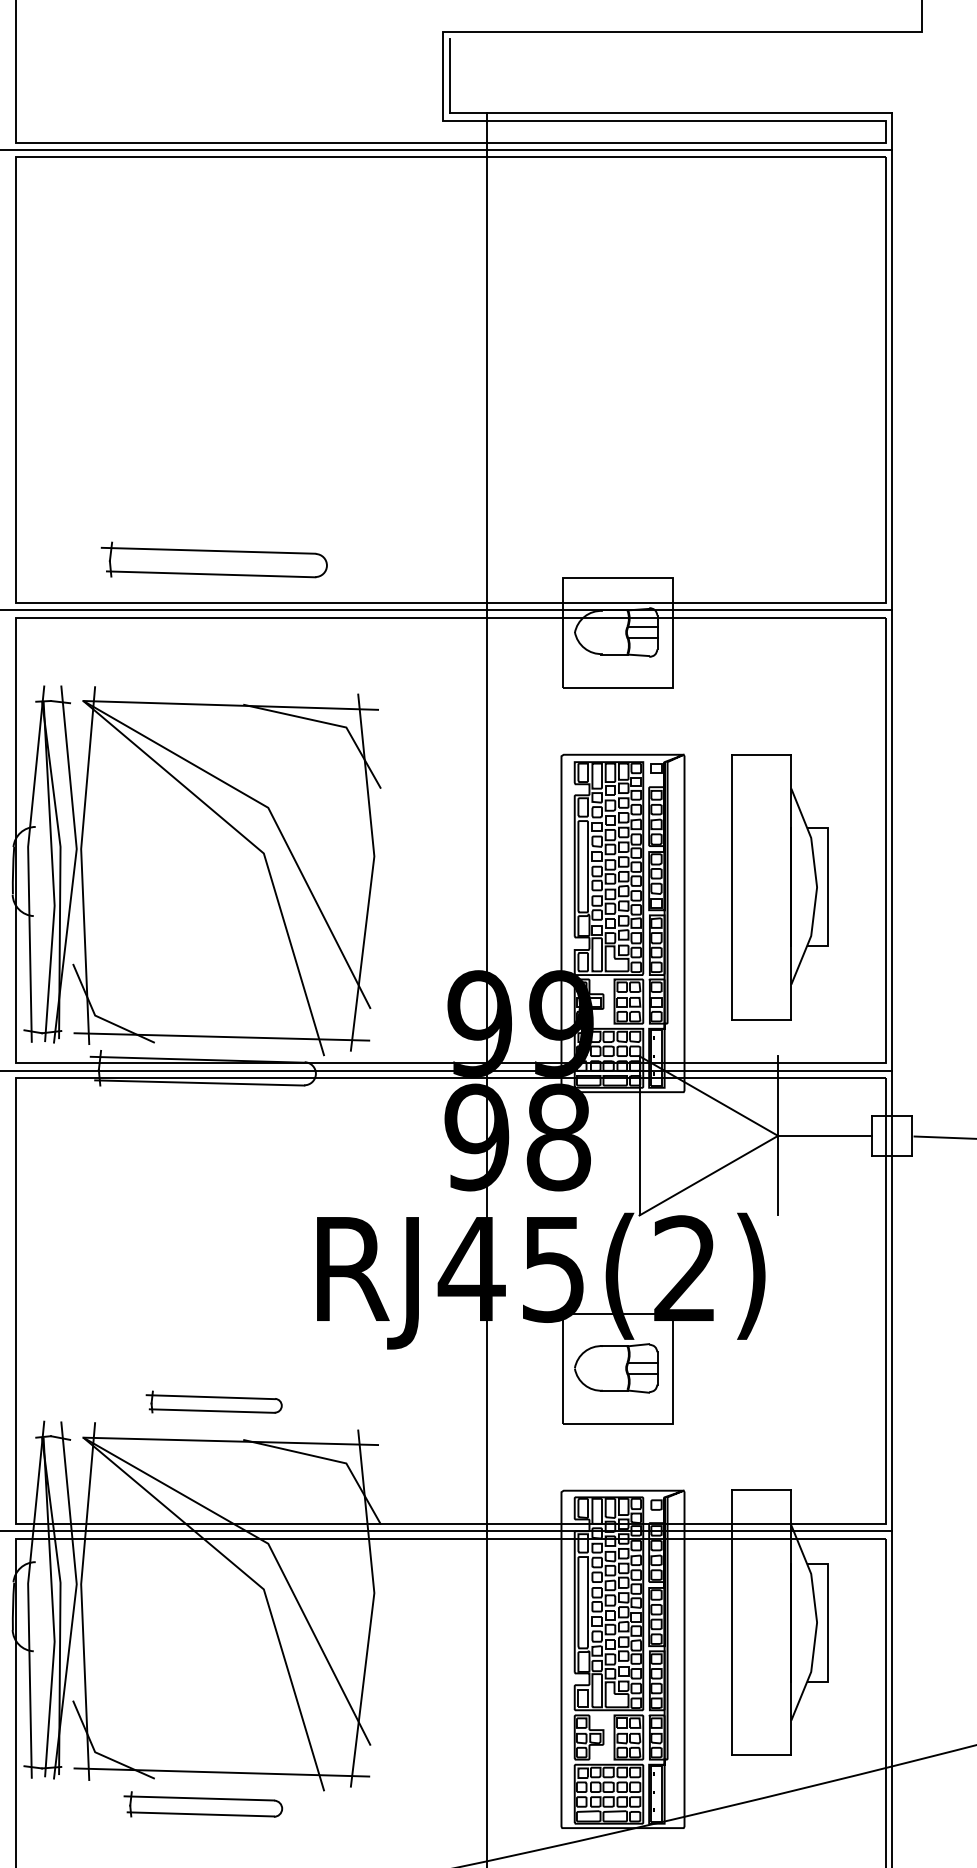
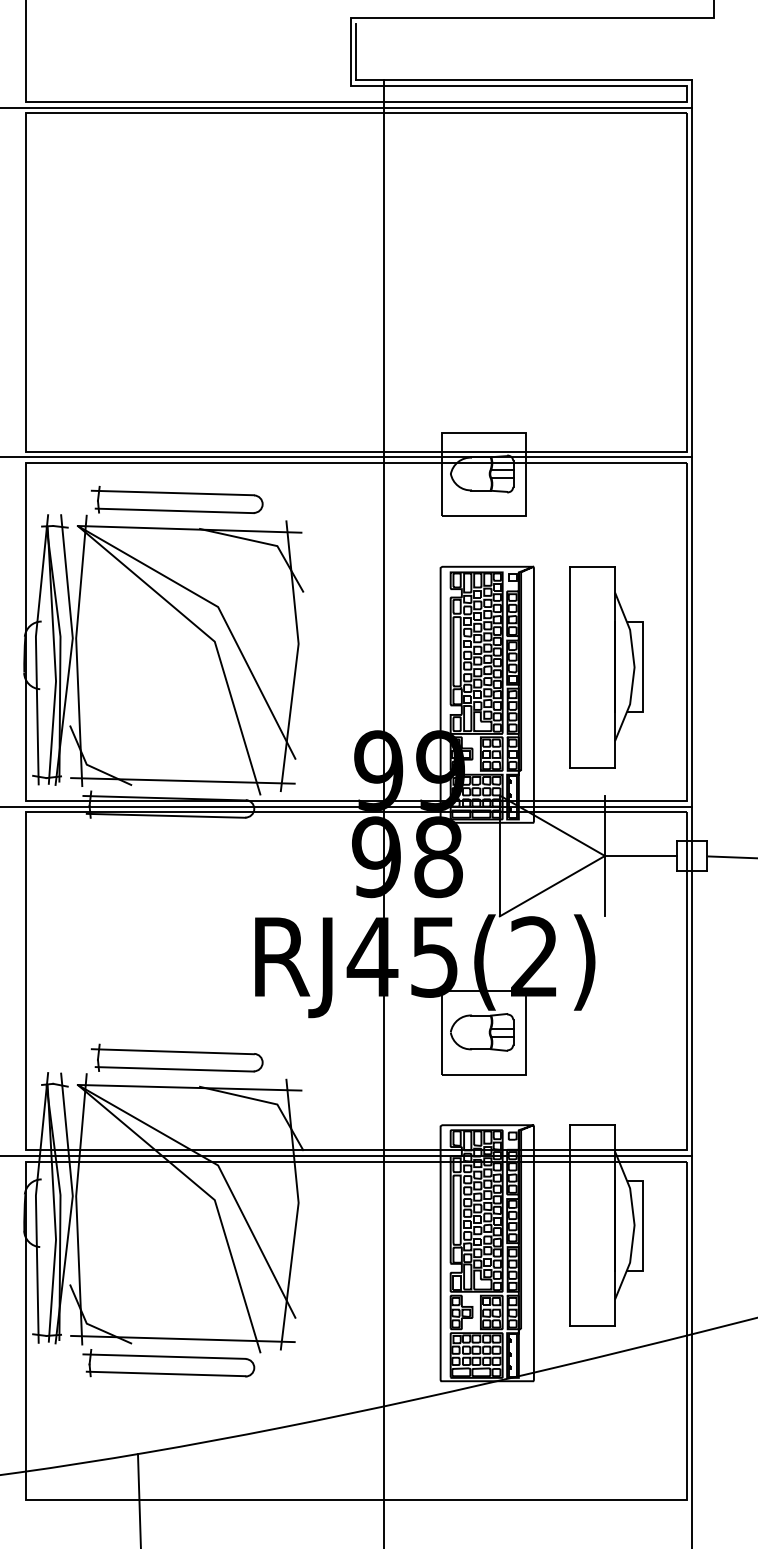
part: (213, 559) -> (176, 499), moved
part: (213, 1401) -> (176, 1057), size x1.67
part: (202, 1804) -> (168, 1363), size x1.43

